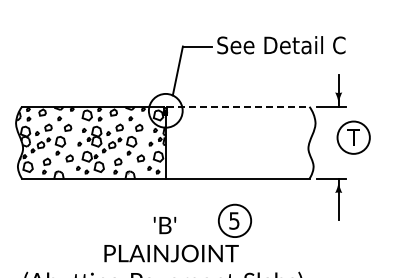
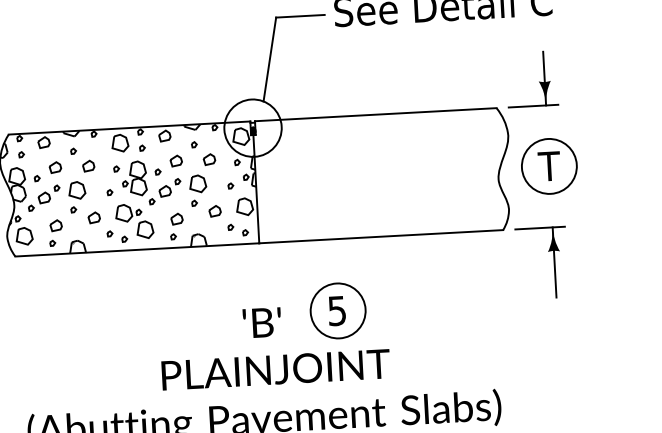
line: (238, 106) -> (376, 114), dashed -> solid
part: (353, 137) -> (548, 166), moved
part: (234, 220) -> (337, 310), moved

